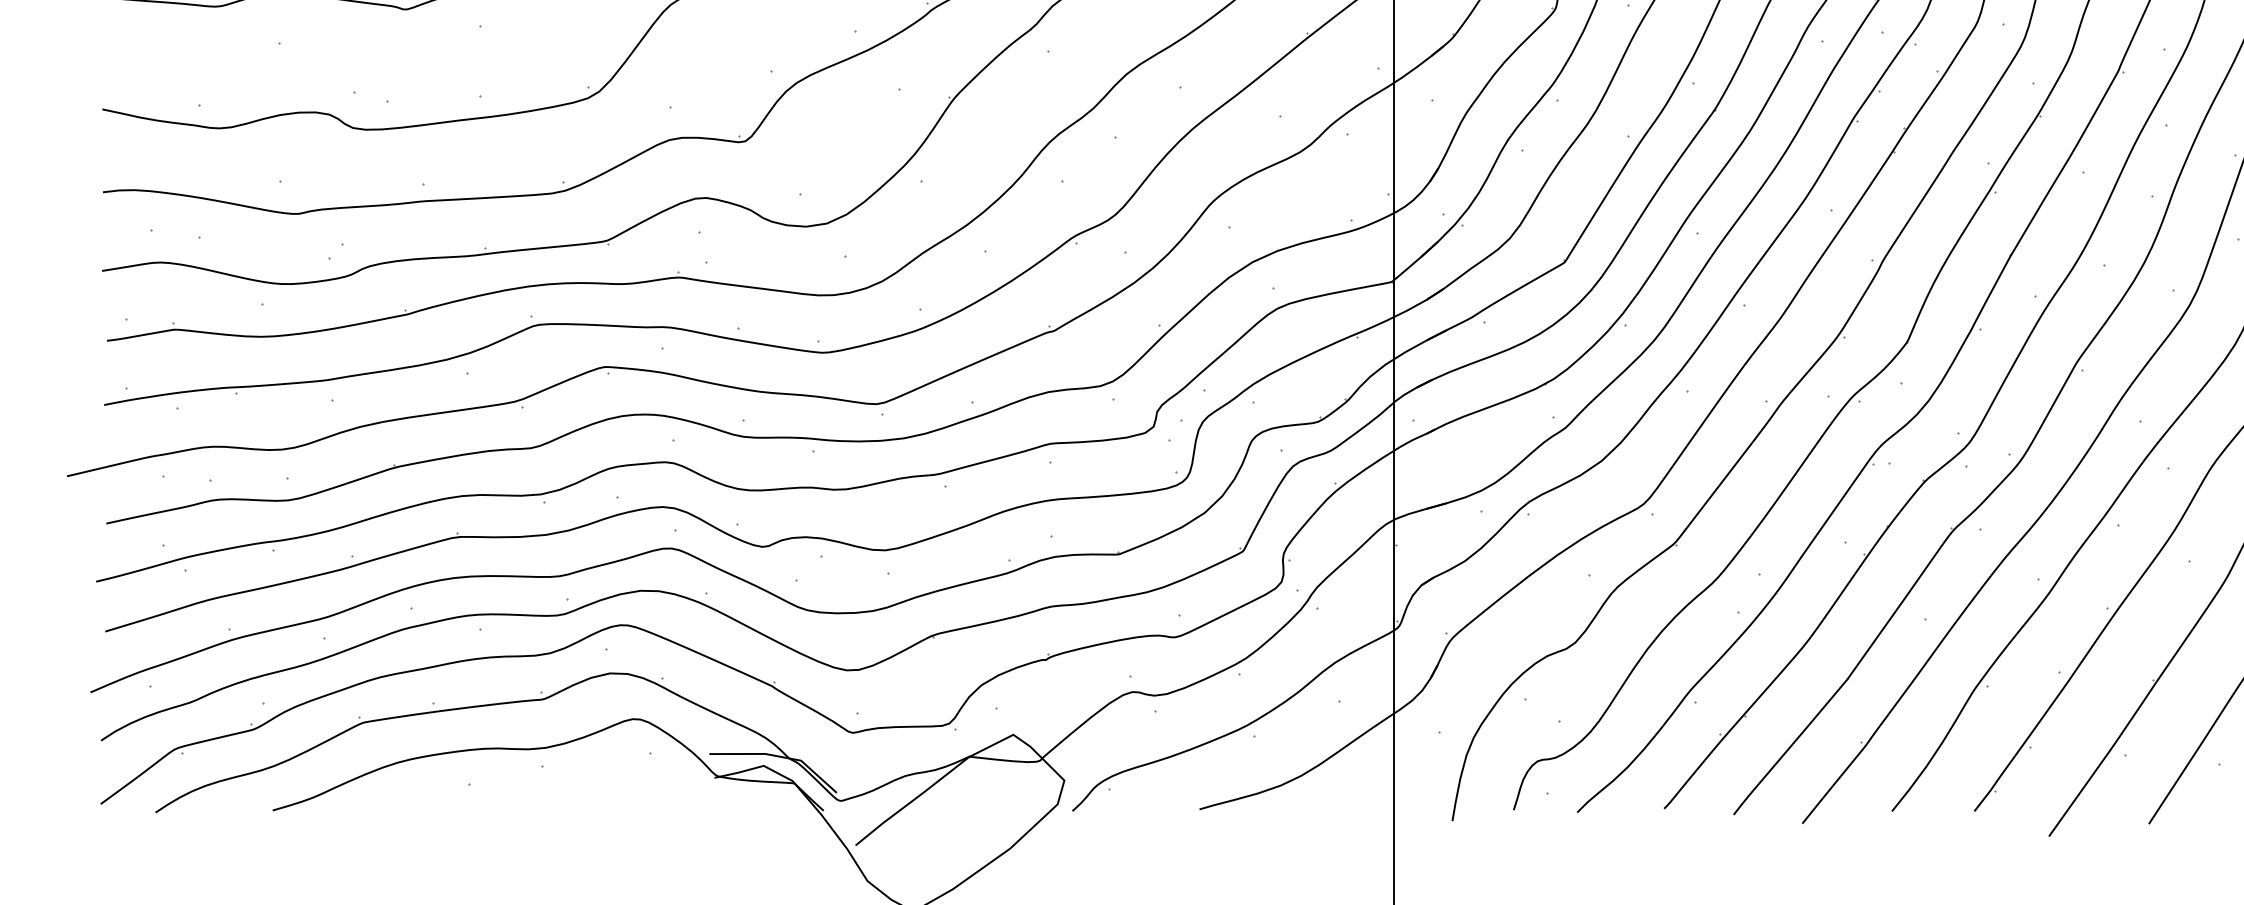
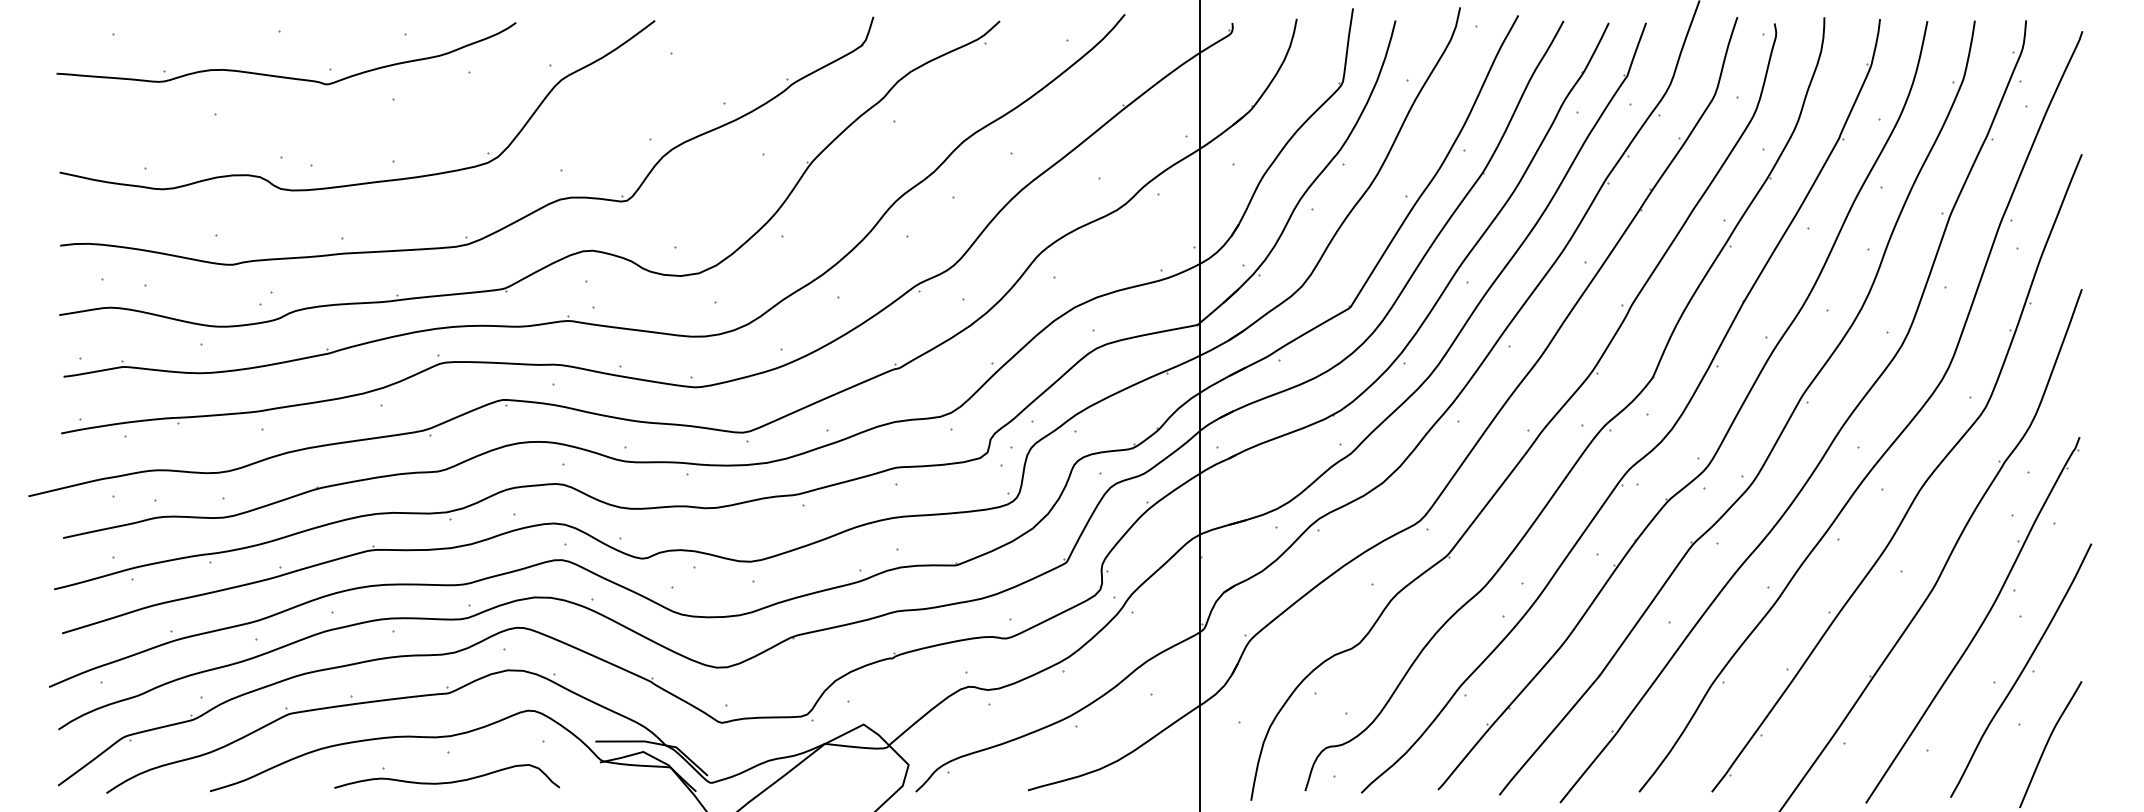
curve: (542, 799) -> (448, 781), added

